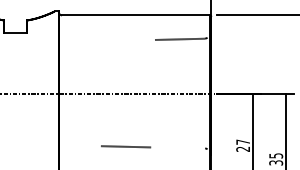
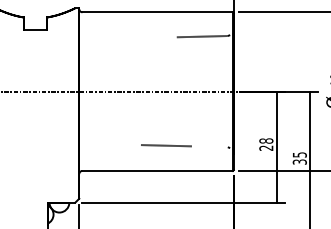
text: (243, 141) -> (266, 140), 27 -> 28
line: (126, 146) -> (166, 145), moved

